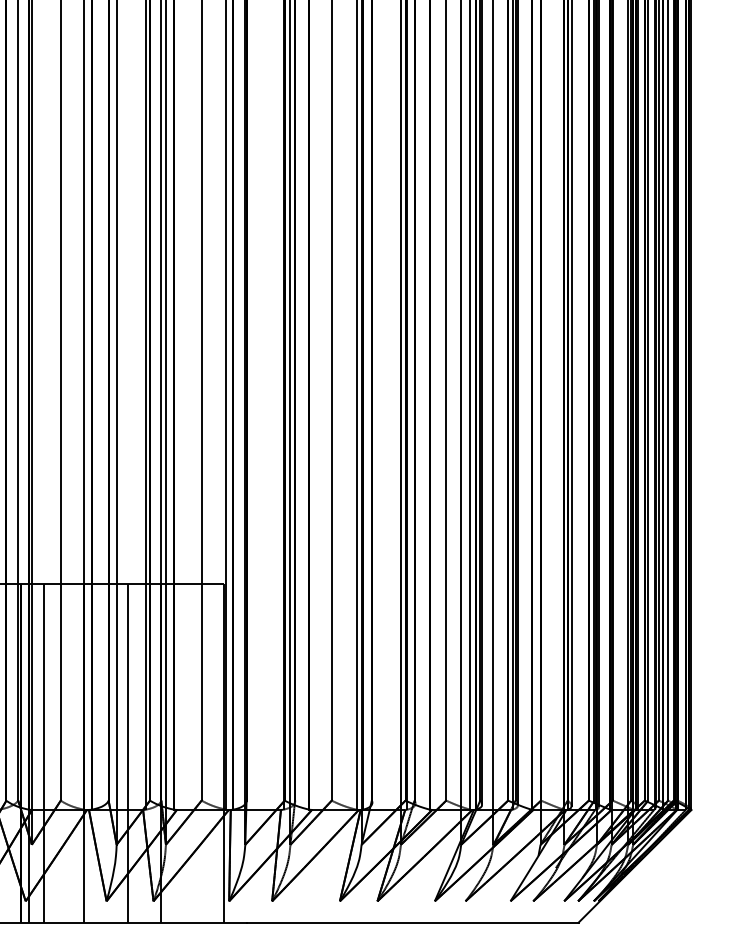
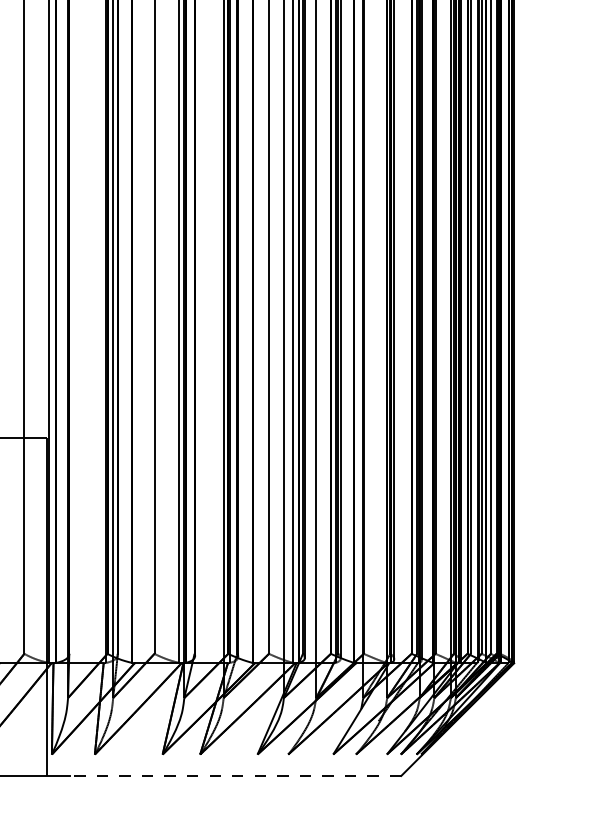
line: (412, 922) -> (235, 775), solid -> dashed

